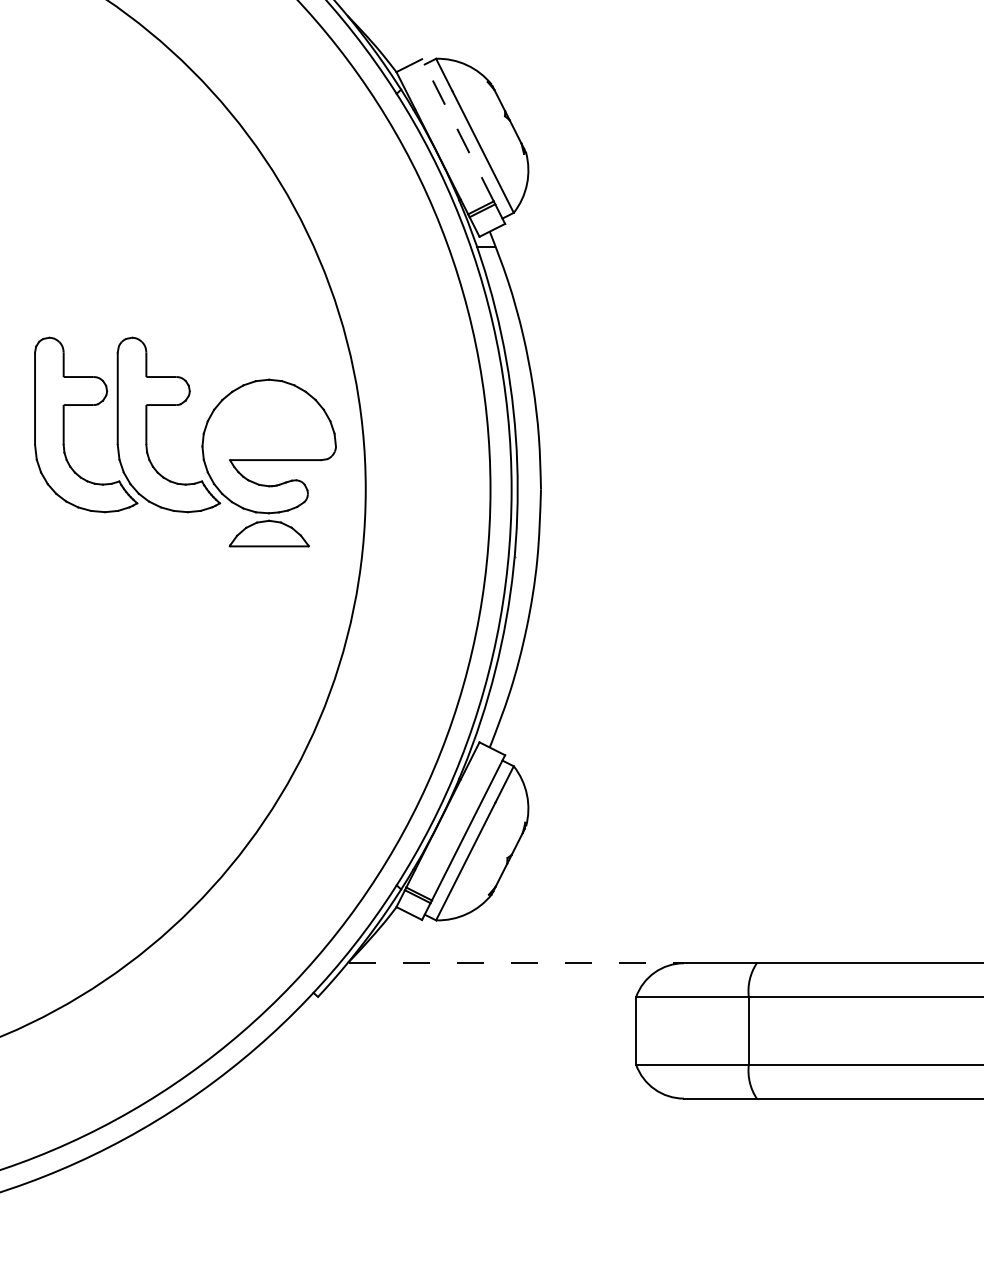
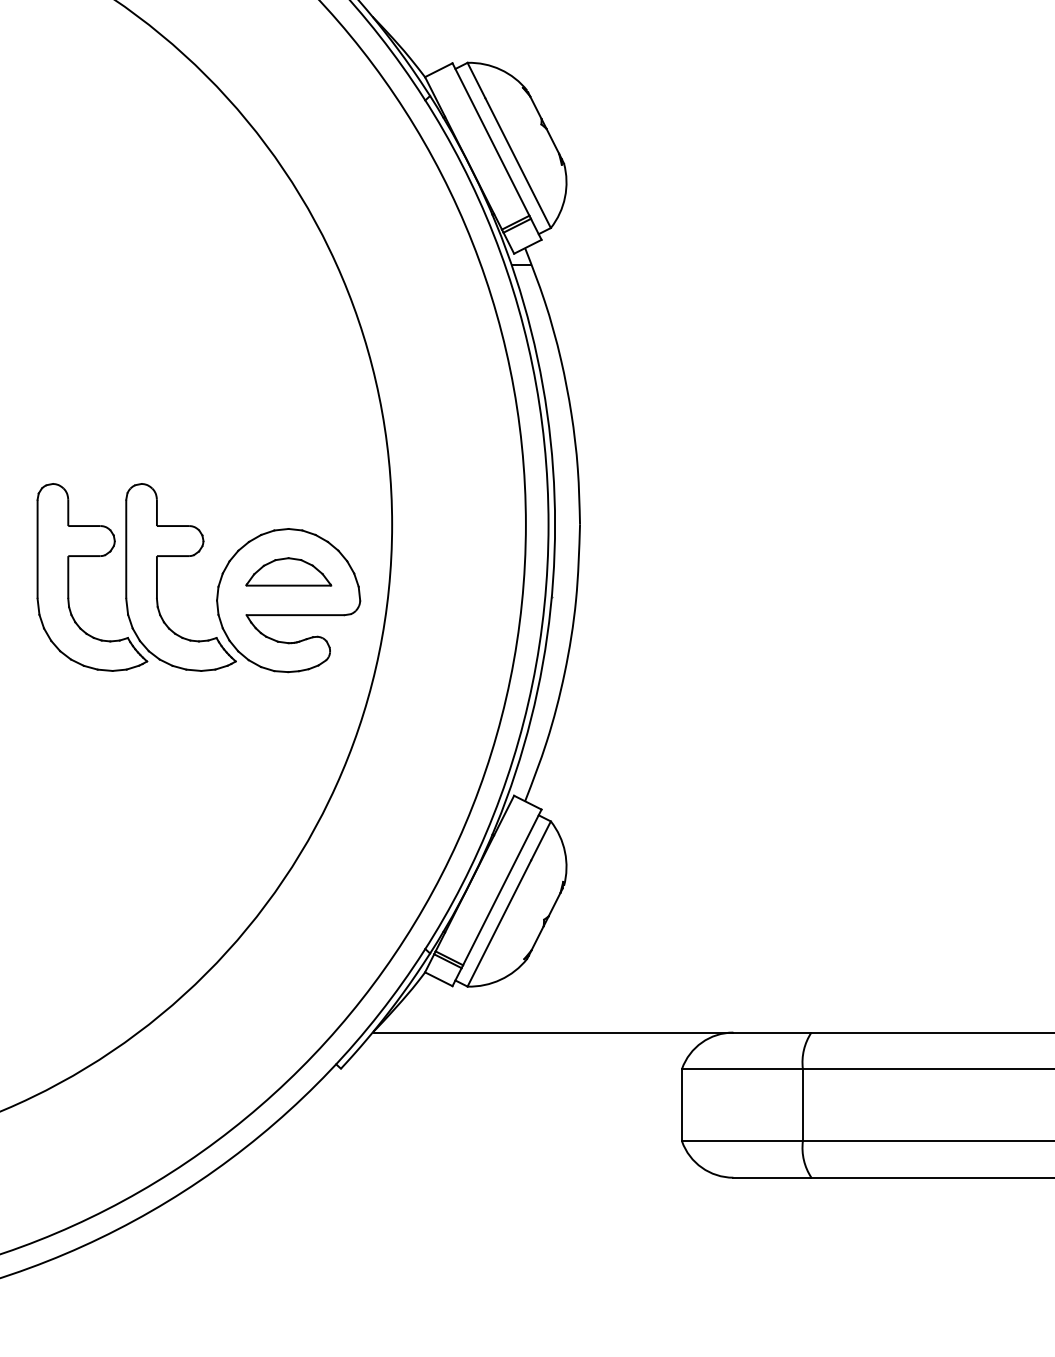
line: (457, 130) -> (490, 139), dashed -> solid
part: (202, 432) -> (217, 585), moved
line: (516, 963) -> (553, 1032), dashed -> solid

